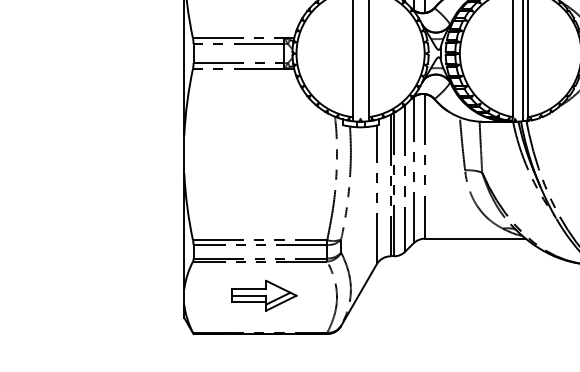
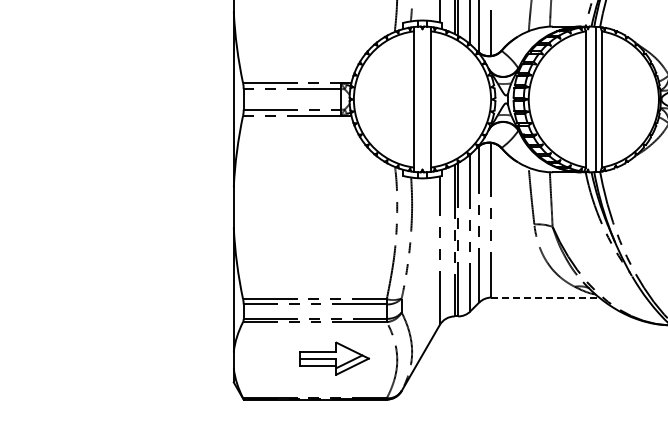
line: (475, 238) -> (545, 297), solid -> dashed
part: (264, 295) -> (334, 358), moved

